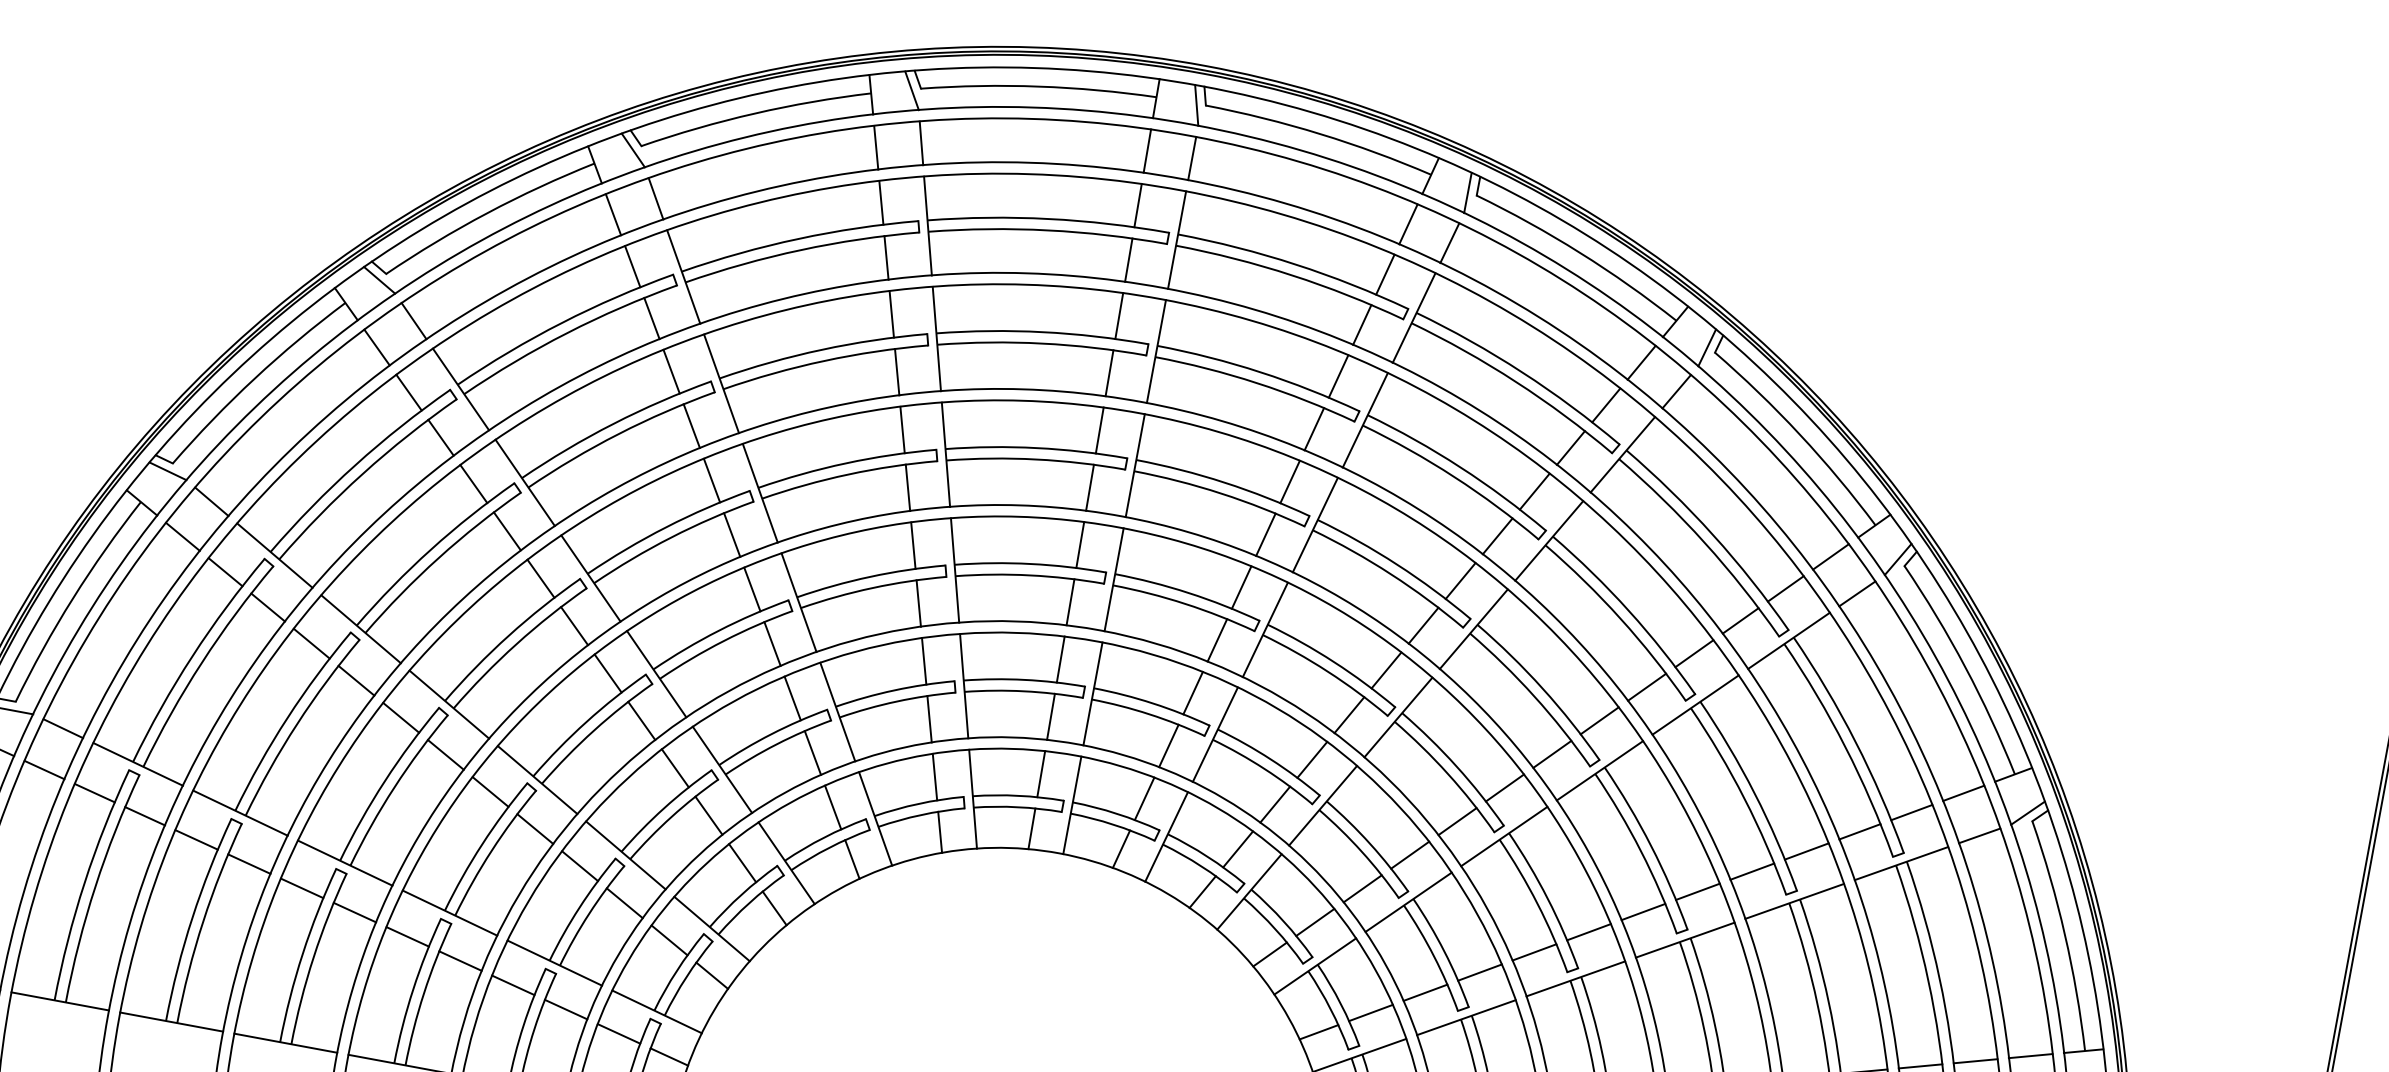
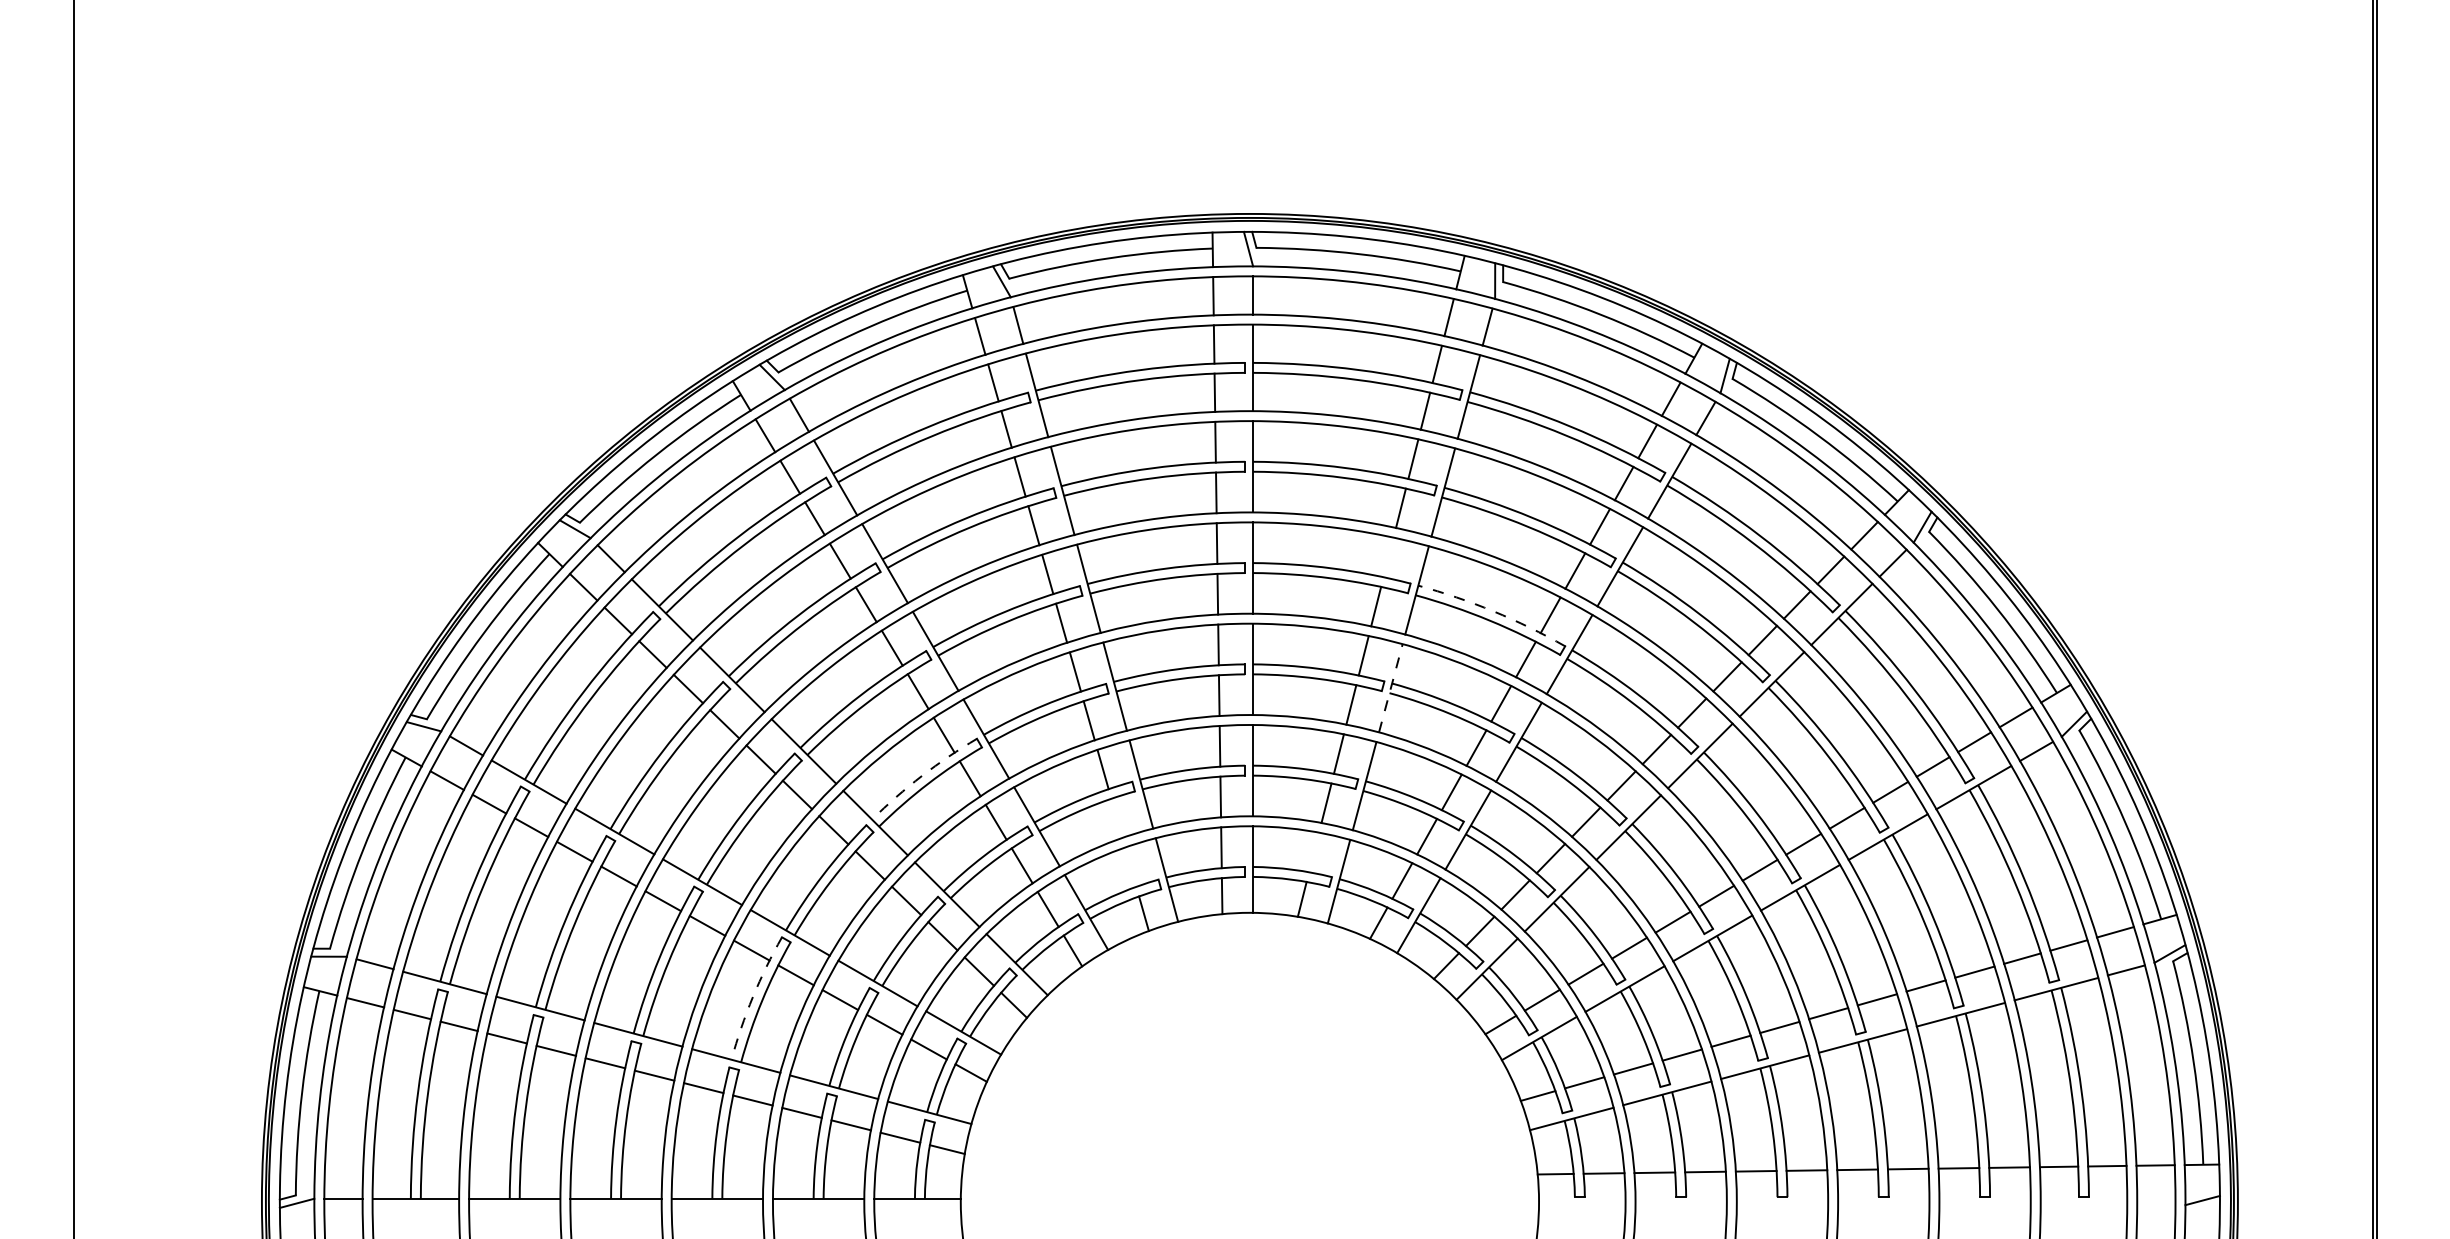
line: (1290, 482) -> (1388, 557), removed
arc: (1397, 564) -> (1493, 611), solid -> dashed
arc: (719, 630) -> (922, 775), solid -> dashed
line: (1264, 630) -> (1390, 688), solid -> dashed
line: (929, 718) -> (1116, 817), removed
line: (934, 776) -> (1130, 866), removed
line: (1145, 798) -> (1314, 852), removed
arc: (481, 843) -> (752, 996), solid -> dashed

